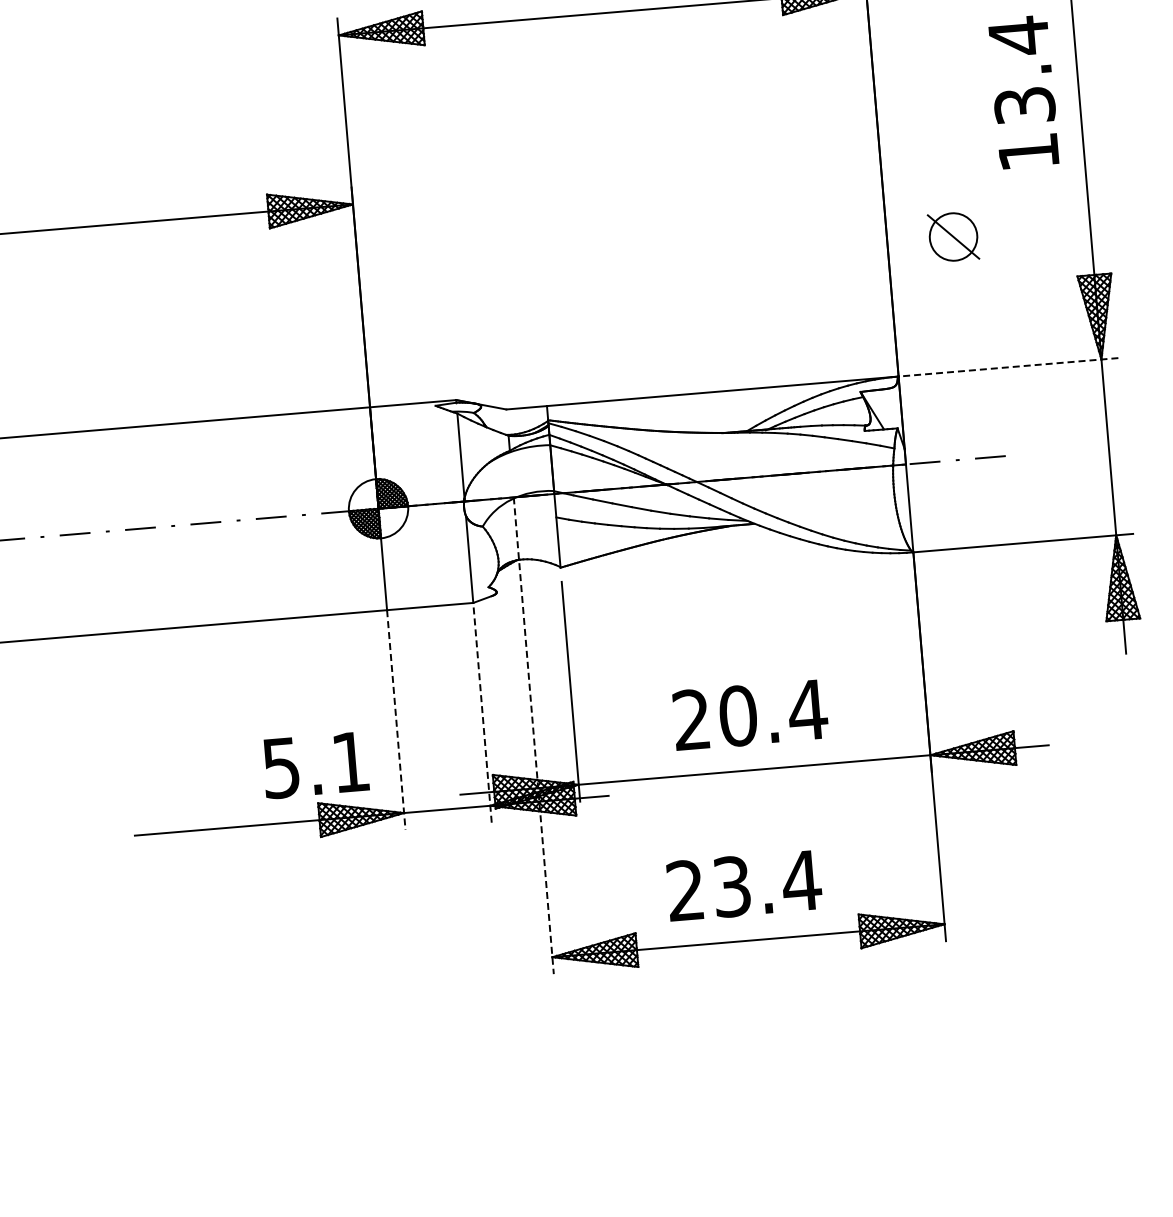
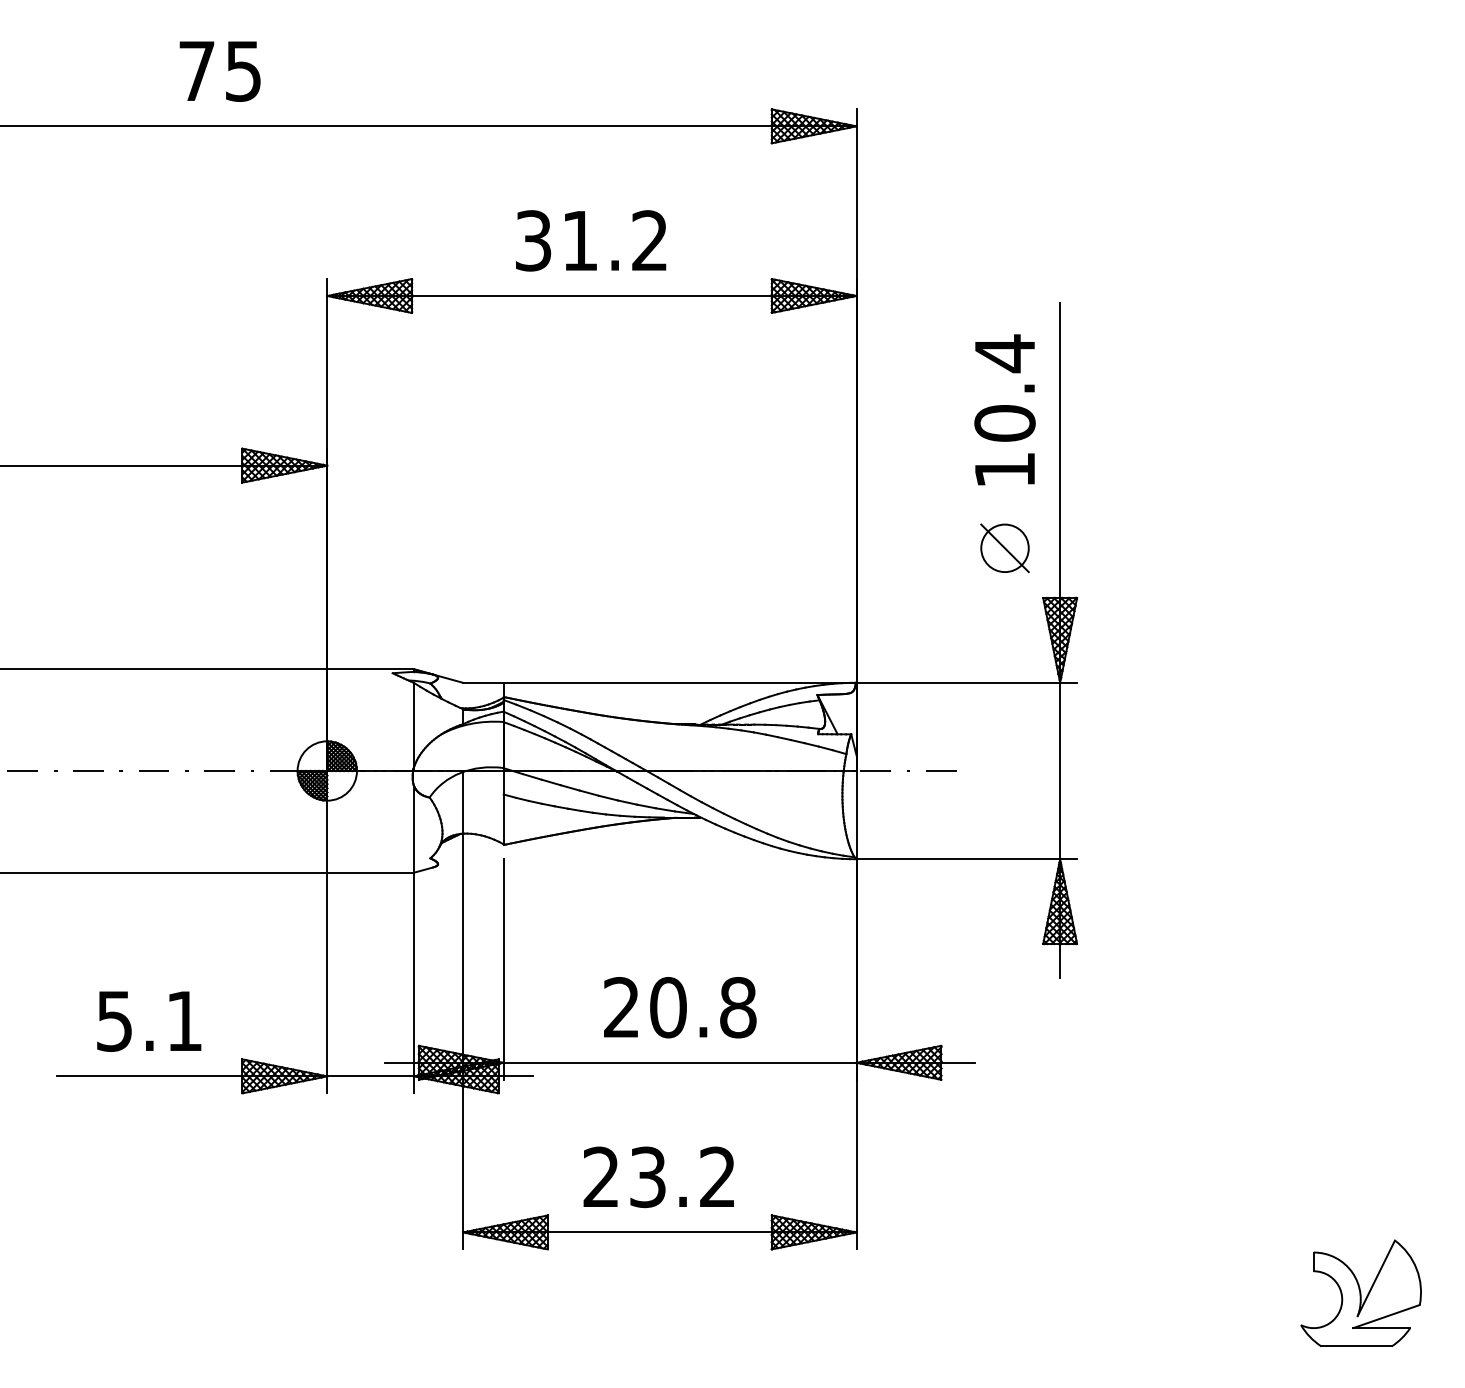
text: (1024, 105) -> (1004, 423), 13.4 -> 10.4
part: (953, 237) -> (1004, 548), moved
line: (1008, 367) -> (966, 682), dashed -> solid
text: (807, 710) -> (737, 1007), 20.4 -> 20.8
line: (482, 712) -> (413, 982), dashed -> solid
line: (396, 720) -> (327, 983), dashed -> solid
line: (534, 736) -> (463, 1010), dashed -> solid
text: (316, 765) -> (149, 1021), moved
text: (801, 880) -> (717, 1176), 23.4 -> 23.2

